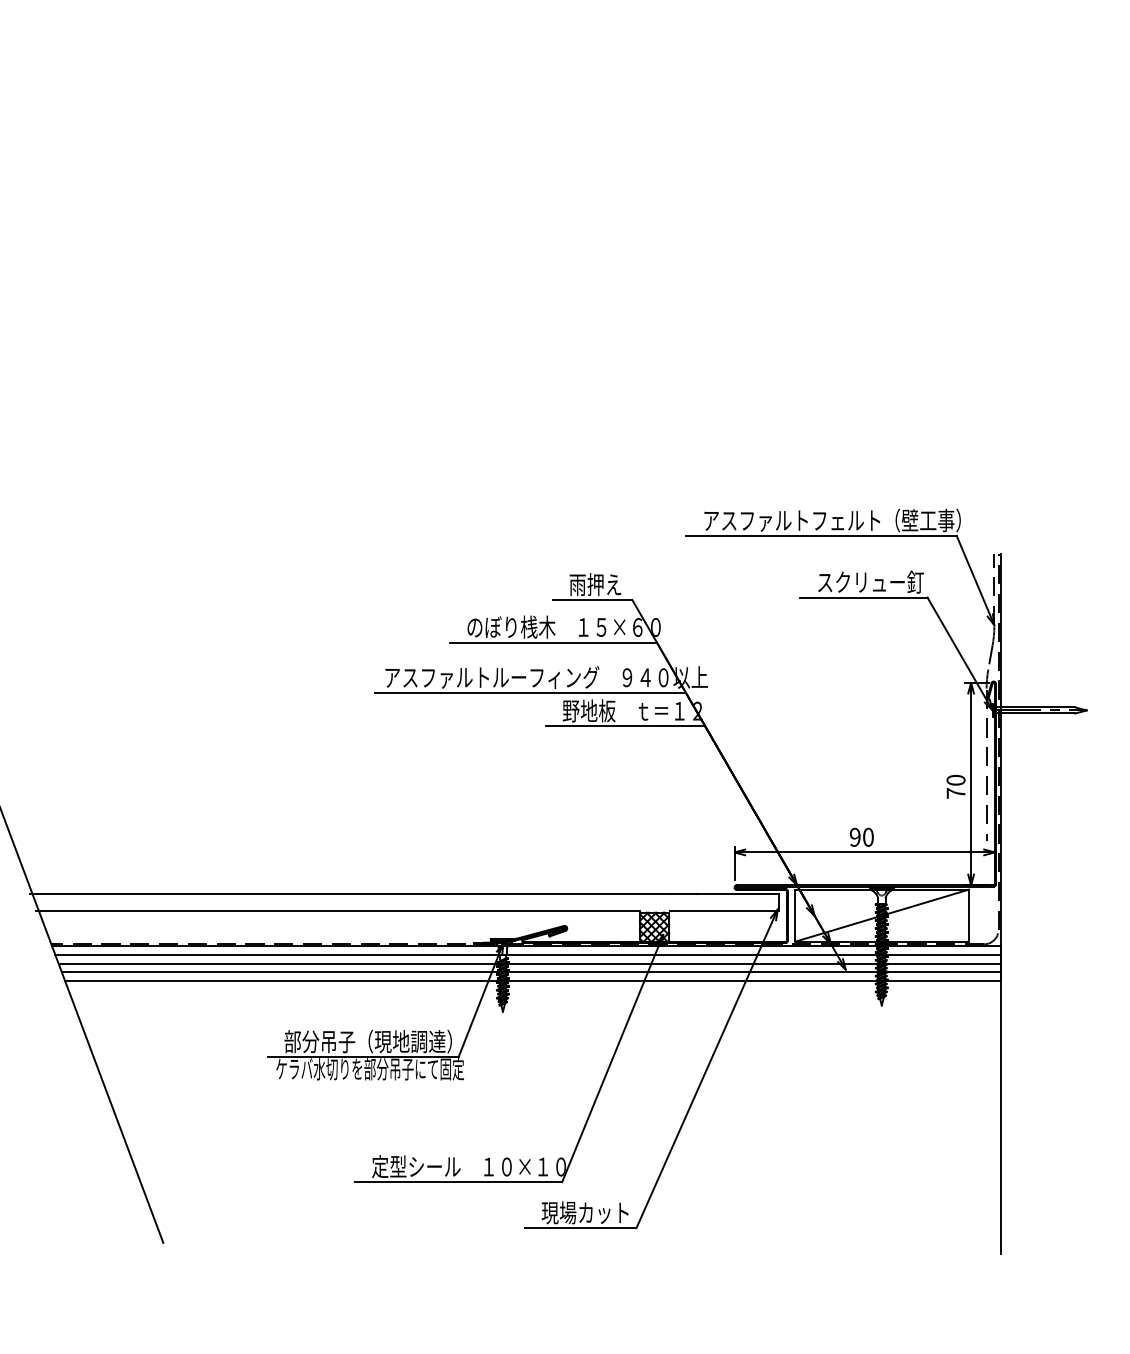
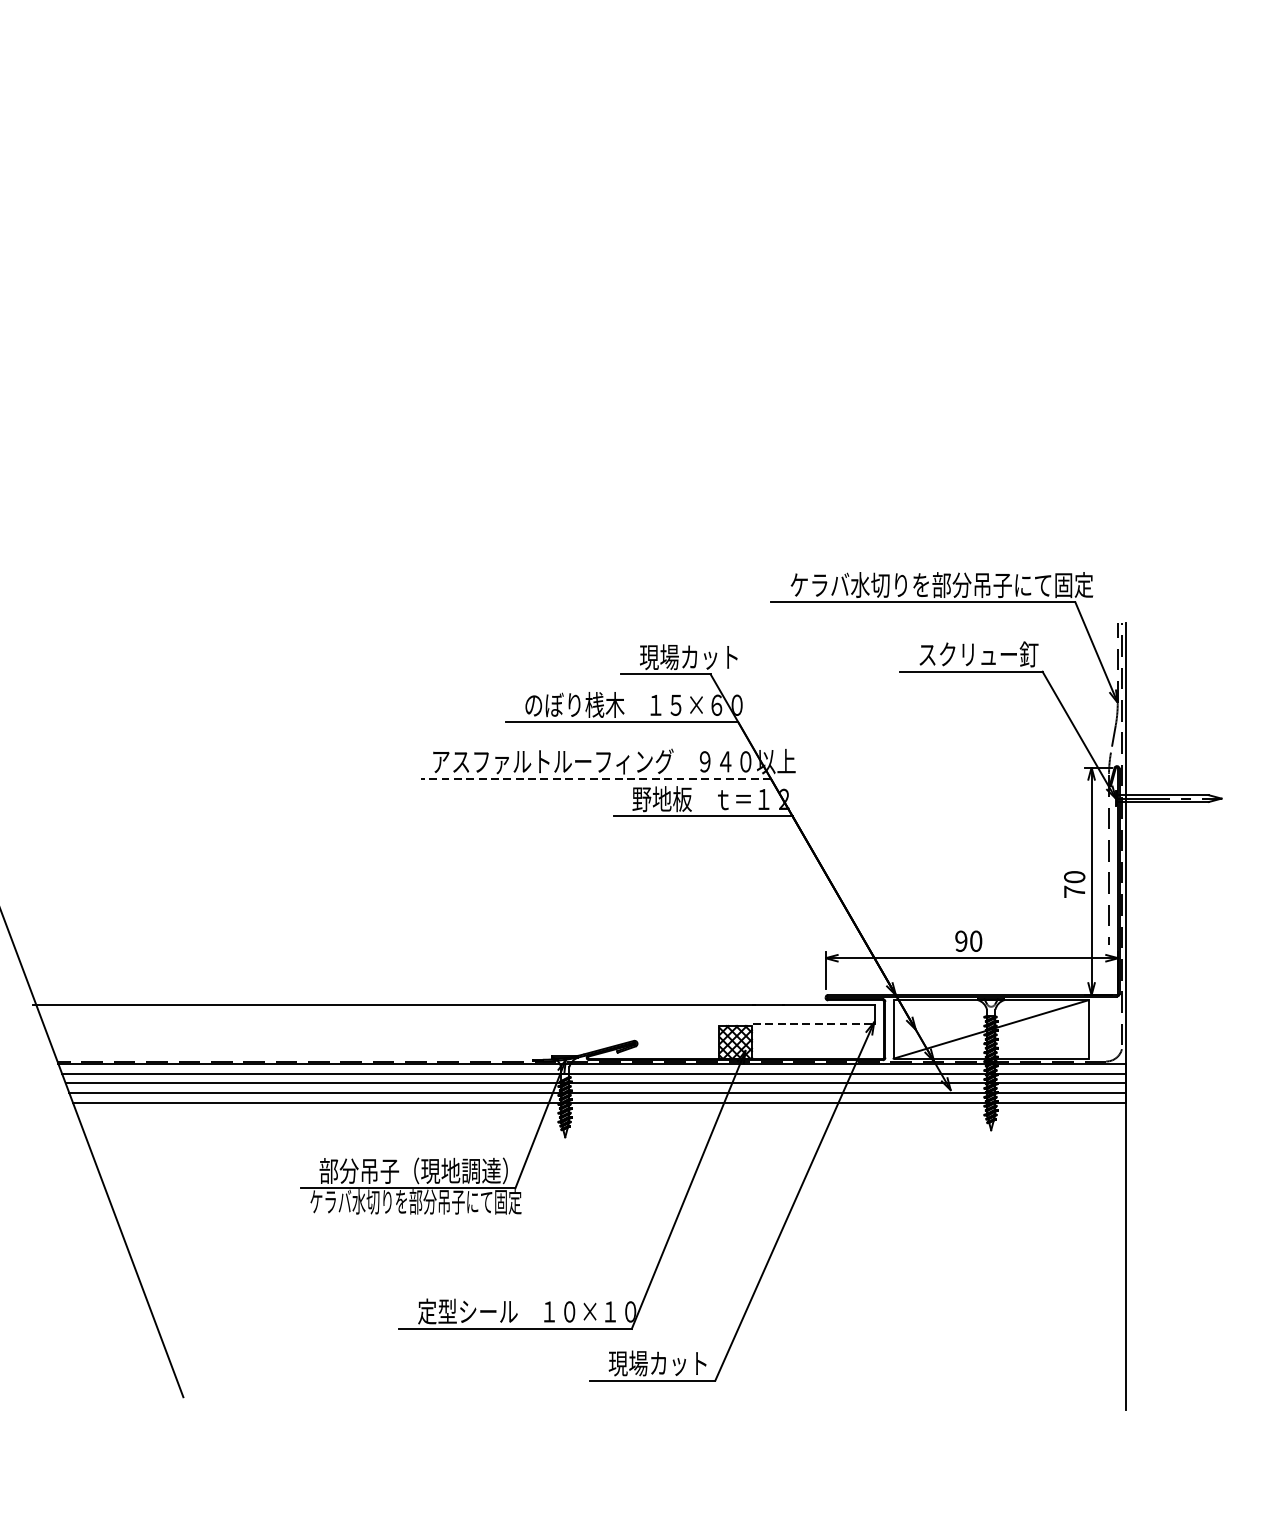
text: (837, 520) -> (941, 585), アスファルトフェルト（壁工事） -> ケラバ水切りを部分吊子にて固定
text: (612, 584) -> (688, 657), 雨押え -> 現場カット
line: (530, 692) -> (596, 778), solid -> dashed
line: (337, 911) -> (379, 1024), removed
line: (724, 911) -> (814, 1024), solid -> dashed

